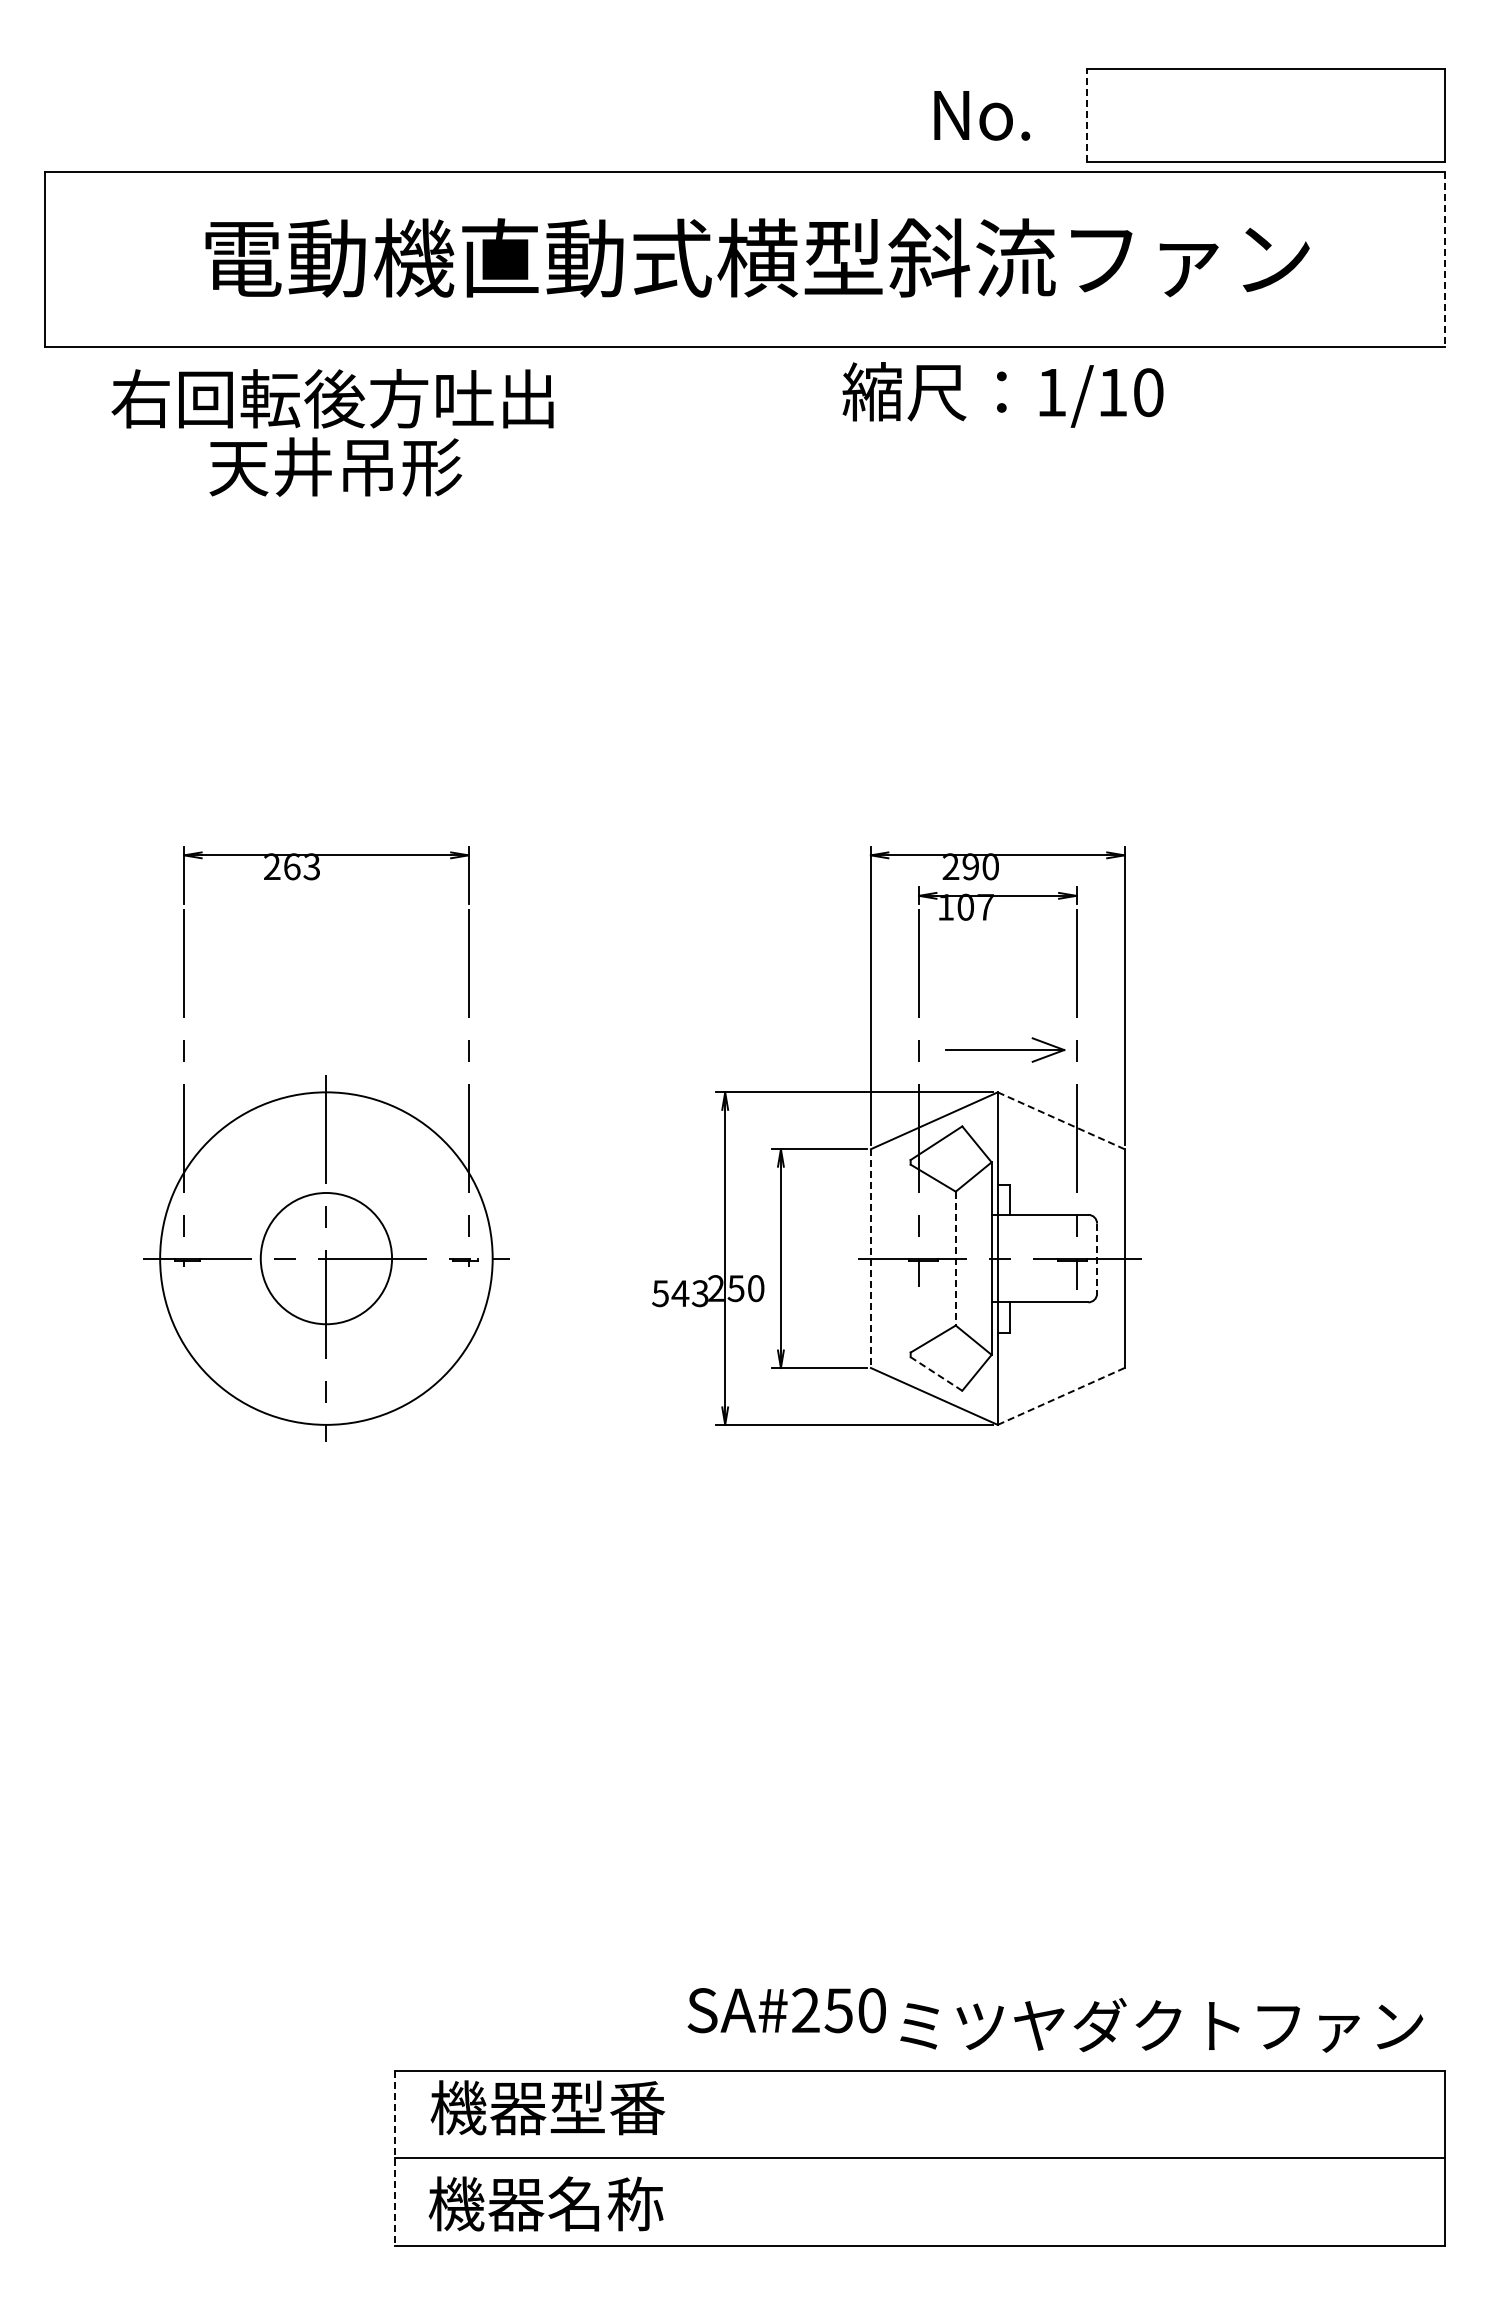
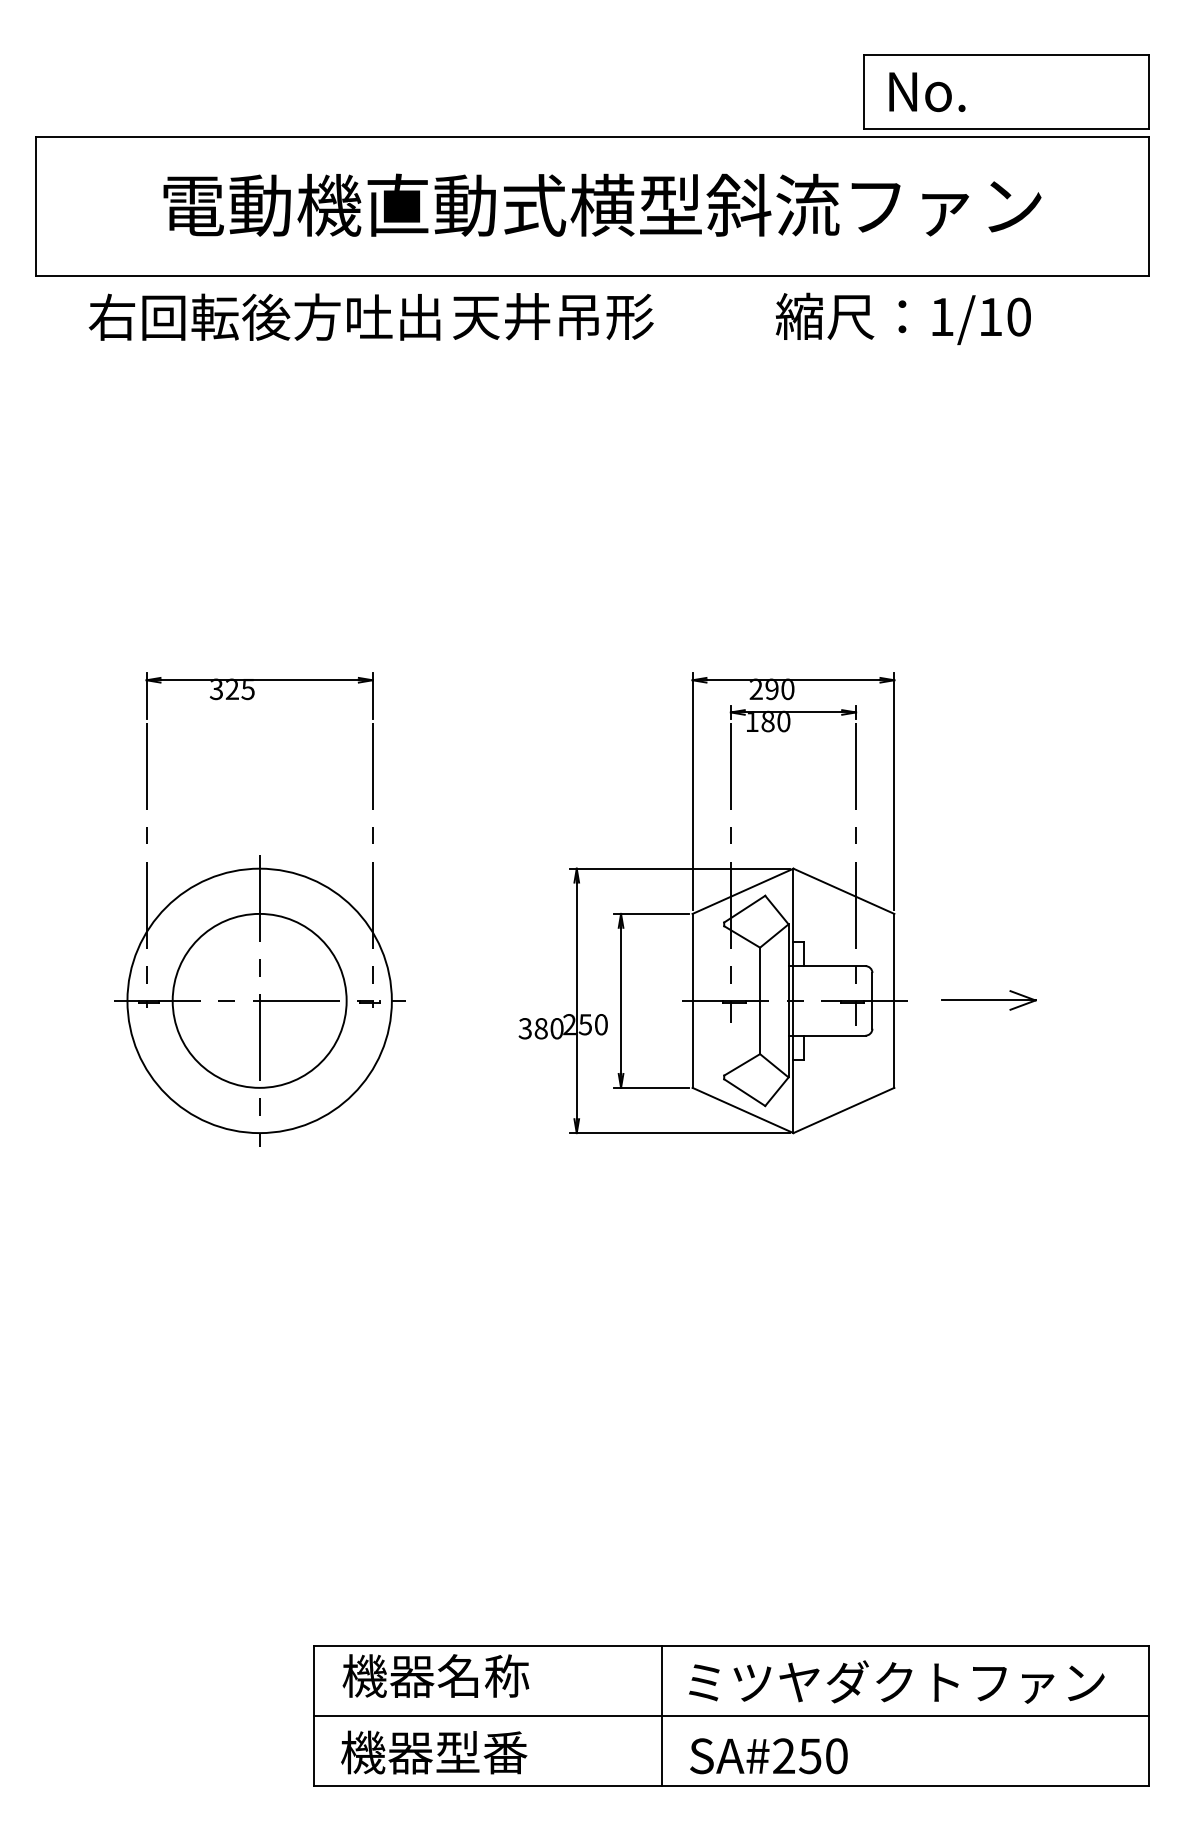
text: (982, 115) -> (927, 92), moved
line: (1086, 115) -> (864, 92), dashed -> solid
line: (1445, 259) -> (1149, 206), dashed -> solid
text: (1002, 394) -> (902, 318), moved
text: (335, 466) -> (553, 316), moved
text: (291, 866) -> (231, 689), 263 -> 325
text: (975, 906) -> (775, 720), 107 -> 180
part: (1005, 1049) -> (988, 1000), moved
line: (1061, 1120) -> (844, 891), dashed -> solid
circle: (326, 1258) -> (259, 1000), size x1.67
line: (955, 1258) -> (759, 1000), dashed -> solid
line: (870, 1259) -> (692, 1001), dashed -> solid
line: (1097, 1259) -> (872, 1001), dashed -> solid
text: (680, 1293) -> (541, 1028), 543 -> 380
line: (936, 1373) -> (744, 1092), dashed -> solid
line: (1061, 1396) -> (844, 1110), dashed -> solid
text: (786, 2010) -> (768, 1756), moved
text: (1161, 2025) -> (896, 1682), moved
text: (607, 2107) -> (483, 1675), 機器型番 -> 機器名称
line: (832, 2157) -> (662, 1715), added
line: (394, 2158) -> (313, 1716), dashed -> solid
text: (605, 2203) -> (481, 1752), 機器名称 -> 機器型番

